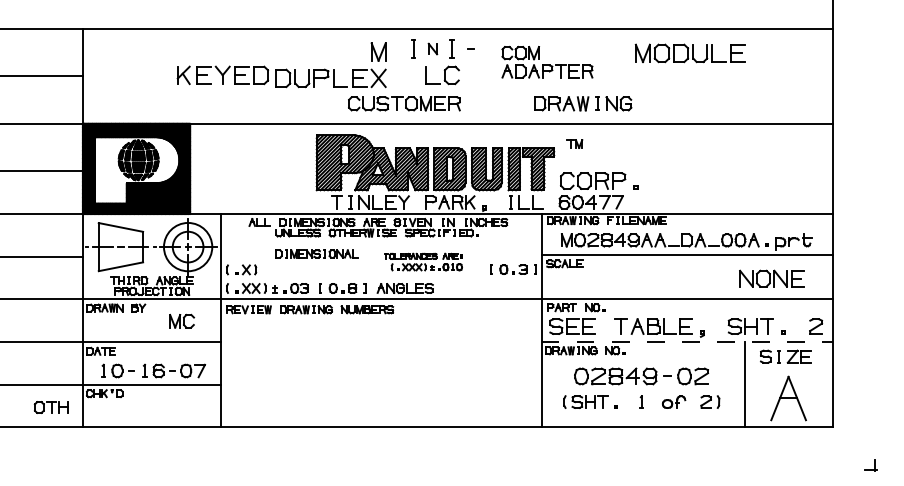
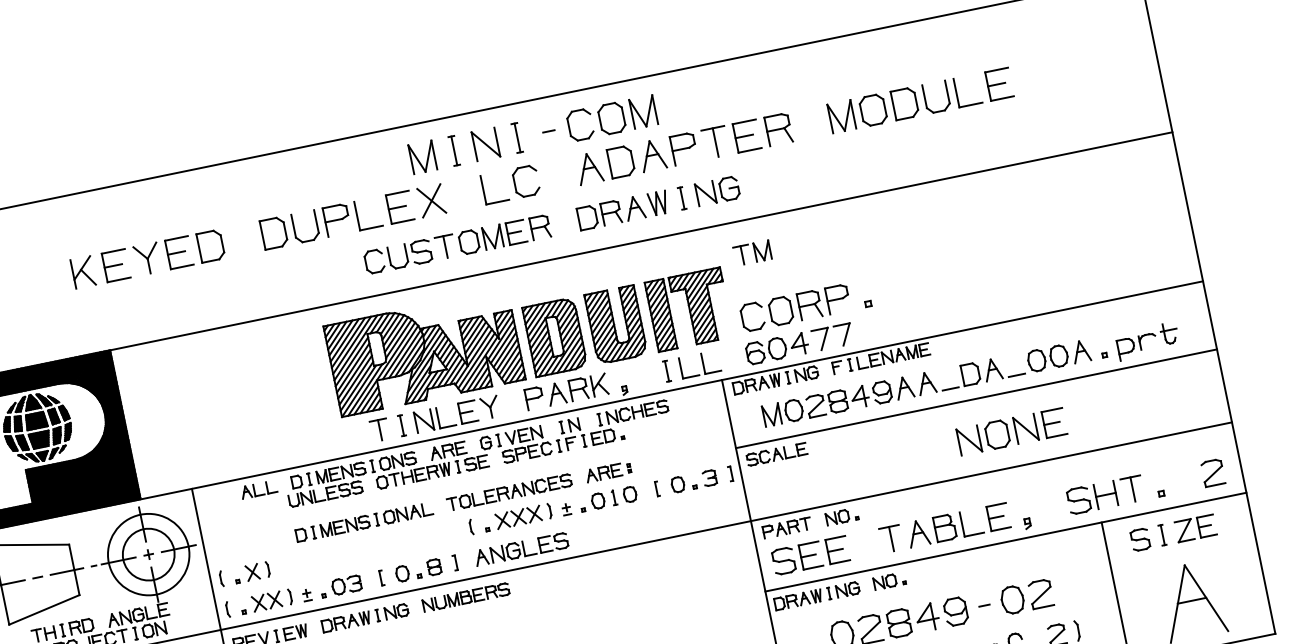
part: (432, 48) -> (485, 143), size x1.67
part: (689, 53) -> (918, 101), moved
part: (547, 62) -> (679, 127), size x1.43
part: (330, 65) -> (347, 195), moved
part: (583, 103) -> (659, 202), moved
part: (574, 143) -> (751, 252), size x1.43
part: (423, 261) -> (542, 498), size x1.43
part: (771, 278) -> (1010, 431), moved
line: (687, 342) -> (1006, 542), dashed -> solid

